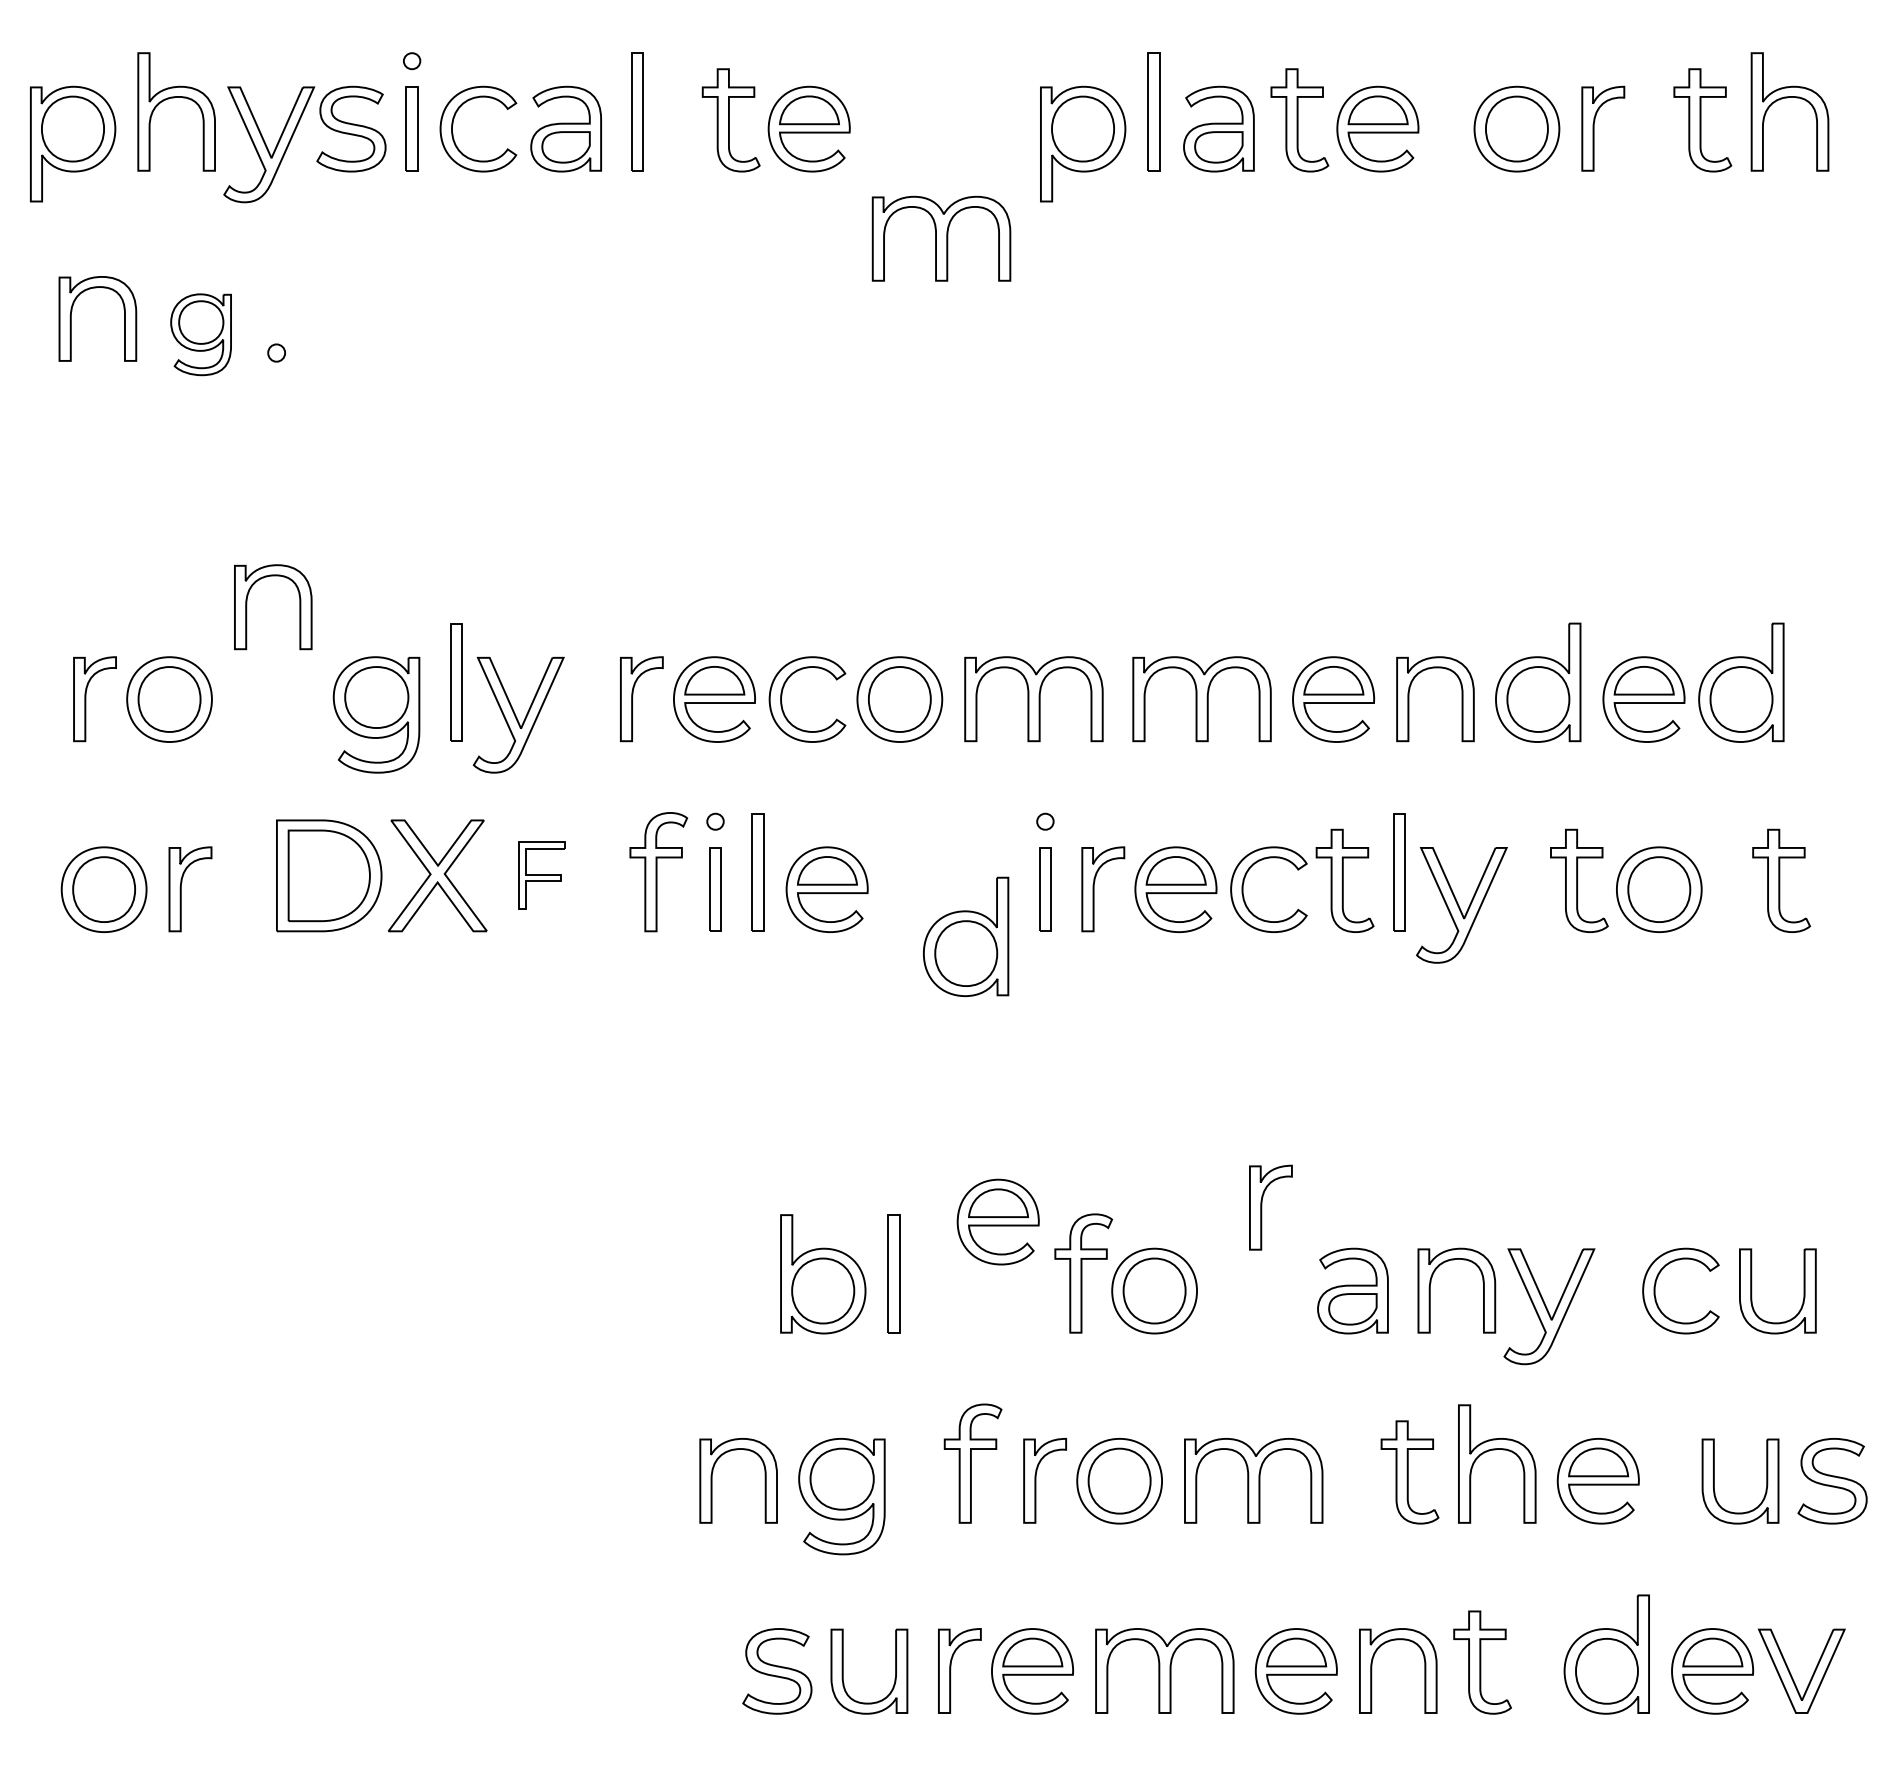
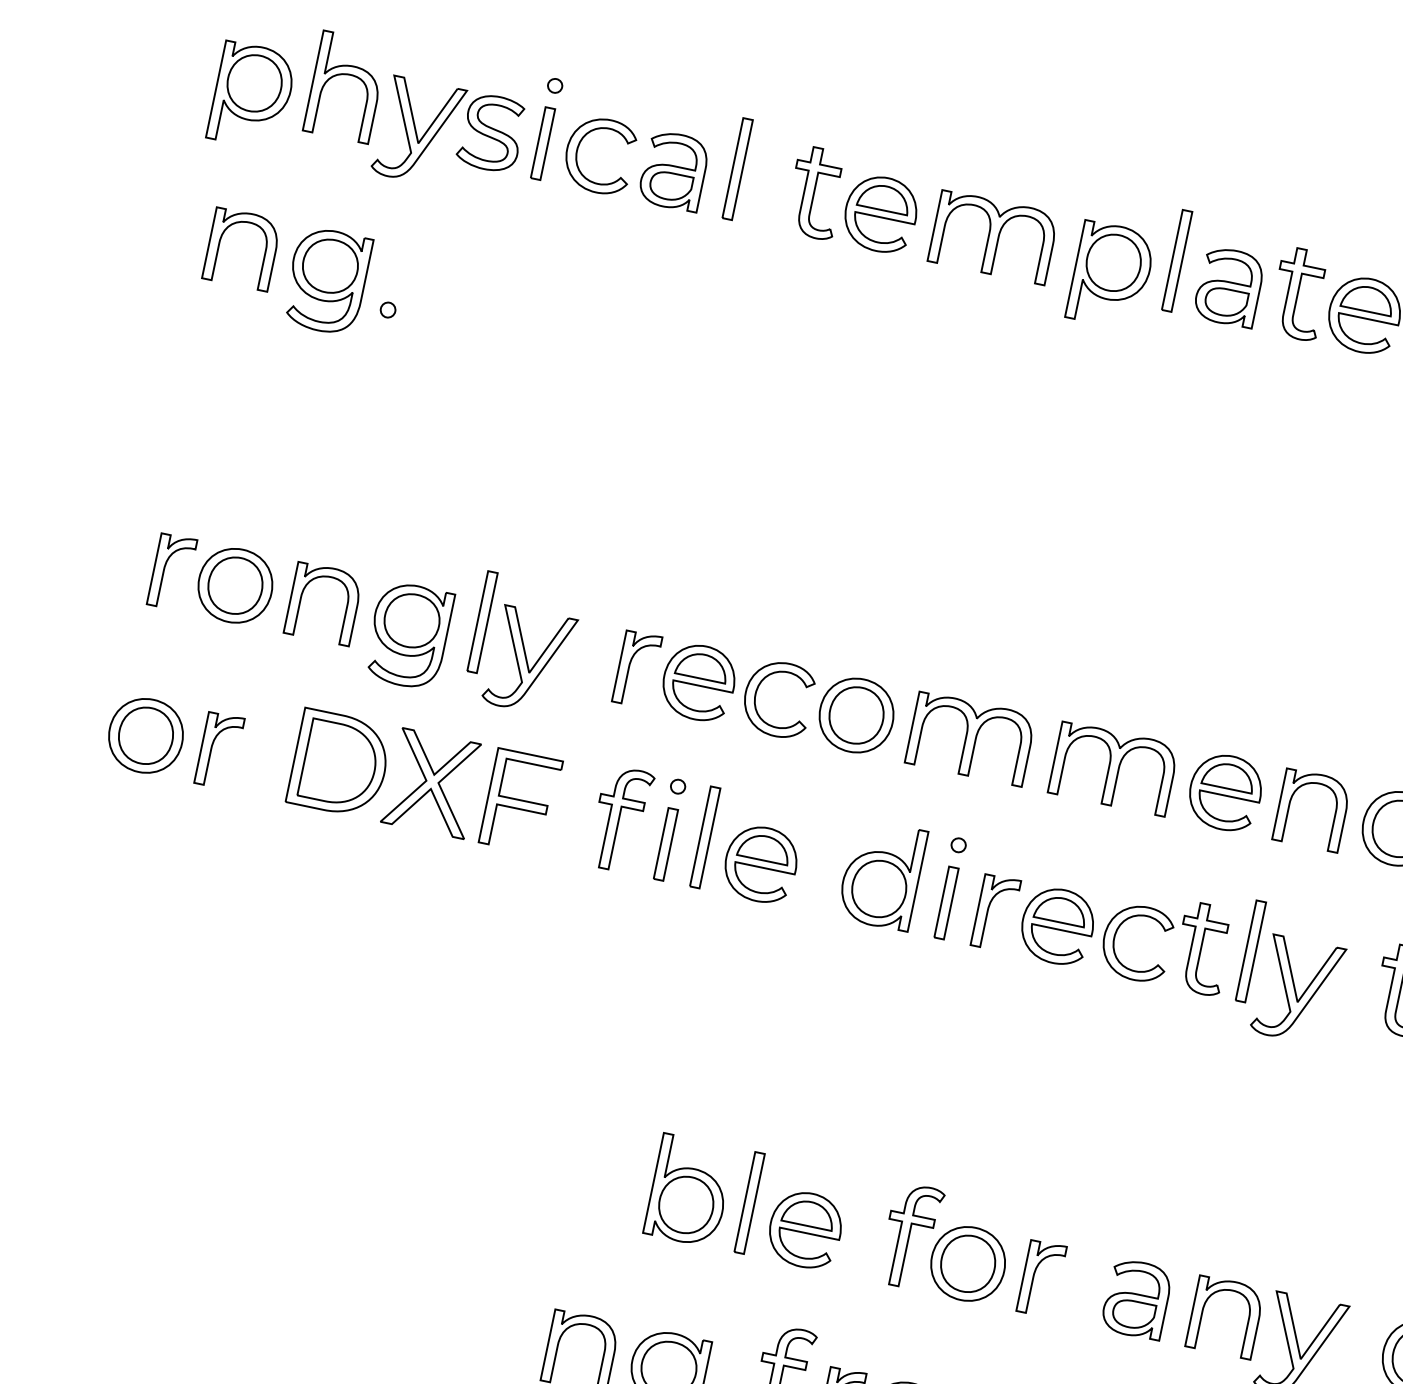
part: (941, 238) -> (993, 237), moved
part: (200, 334) -> (326, 280), size x1.43
part: (247, 607) -> (301, 599), moved
part: (541, 875) -> (520, 801), size x1.67
part: (966, 936) -> (882, 874), moved
part: (1262, 1207) -> (1034, 1277), moved
part: (997, 1221) -> (804, 1229), moved

